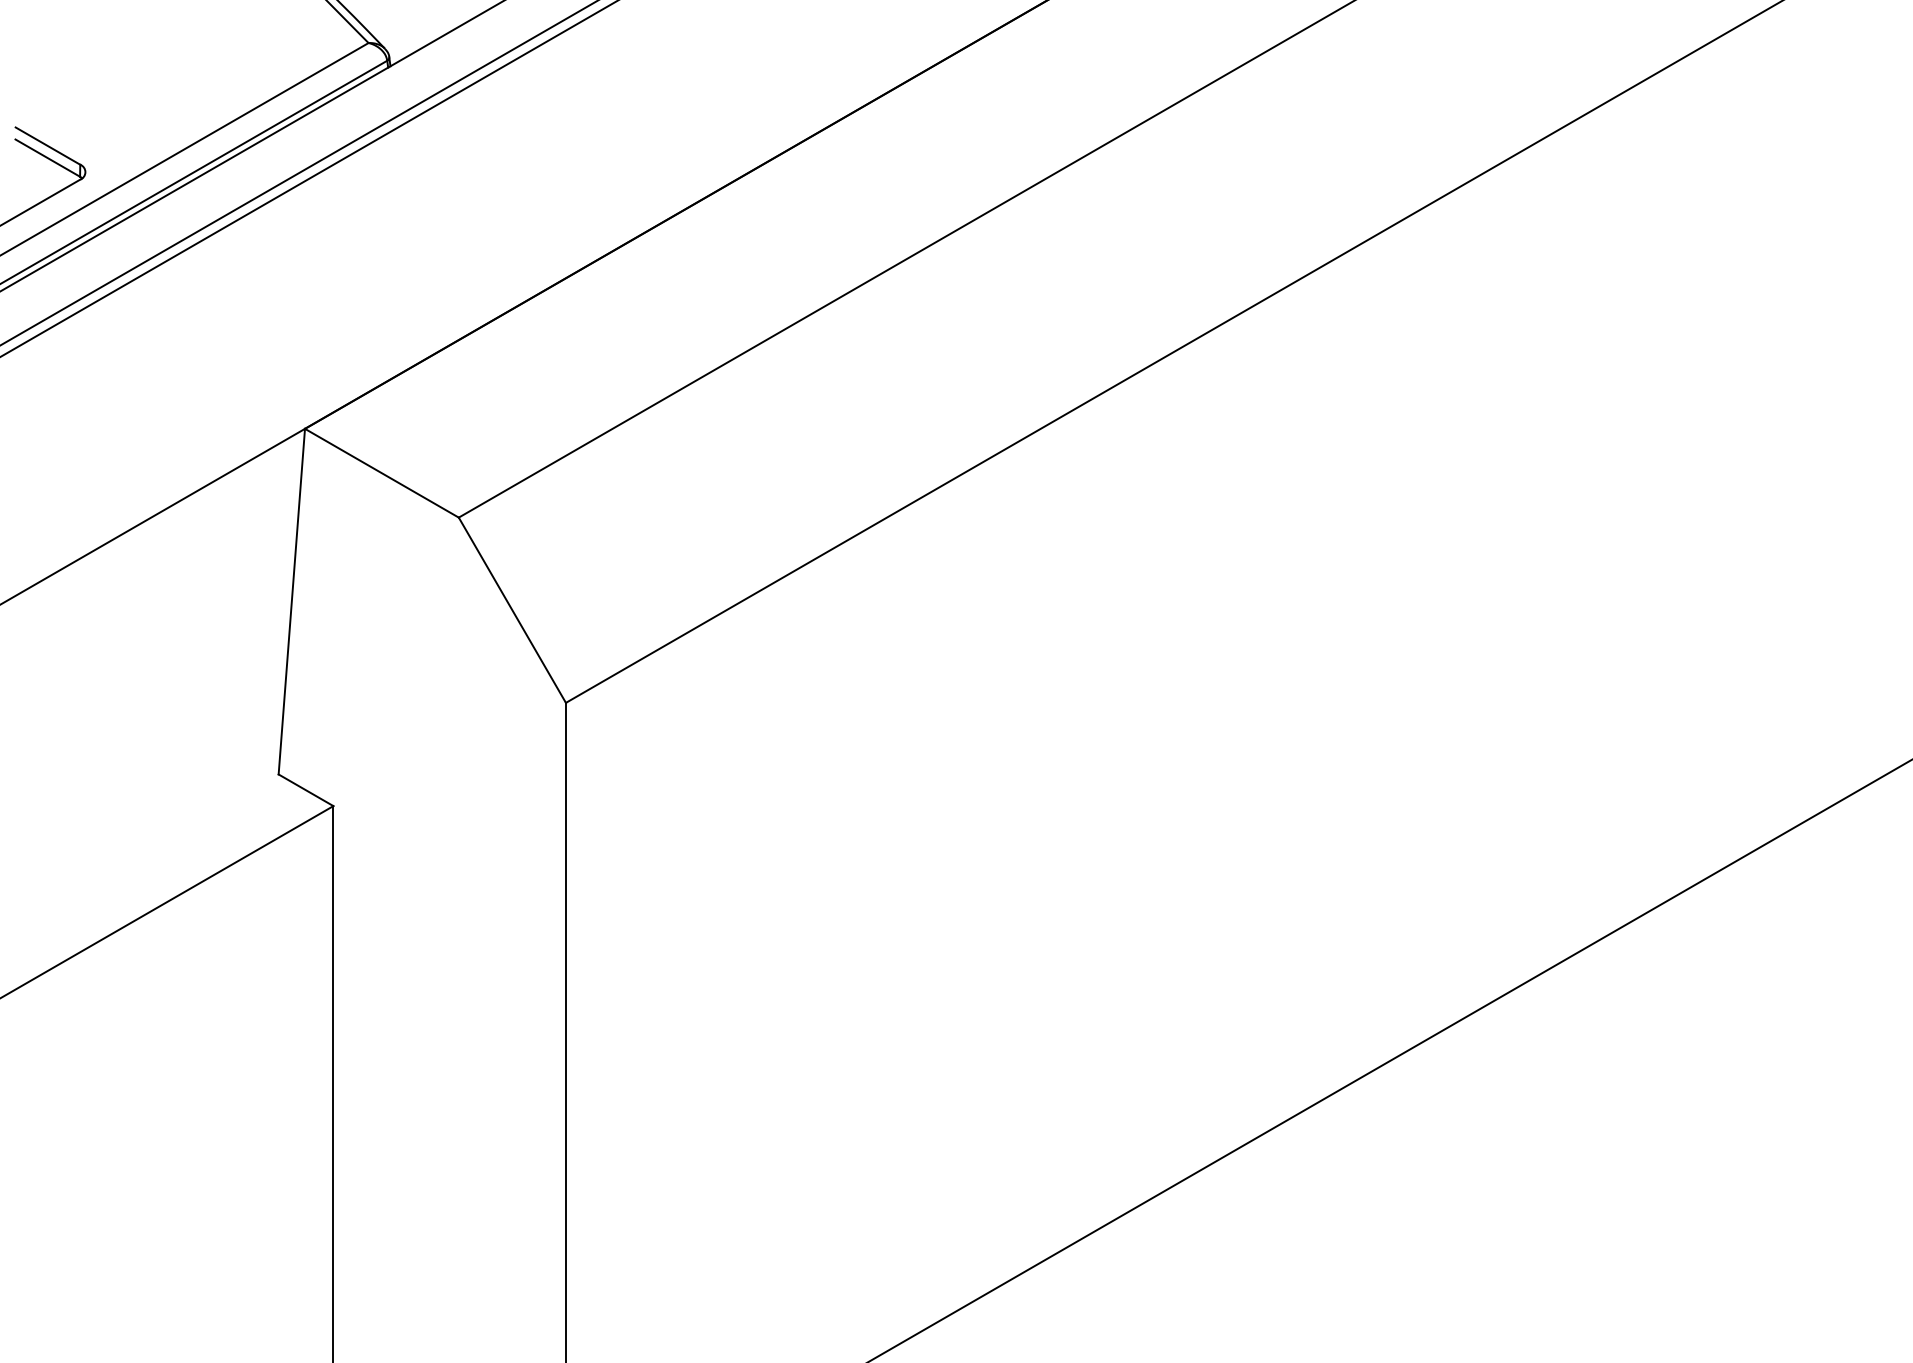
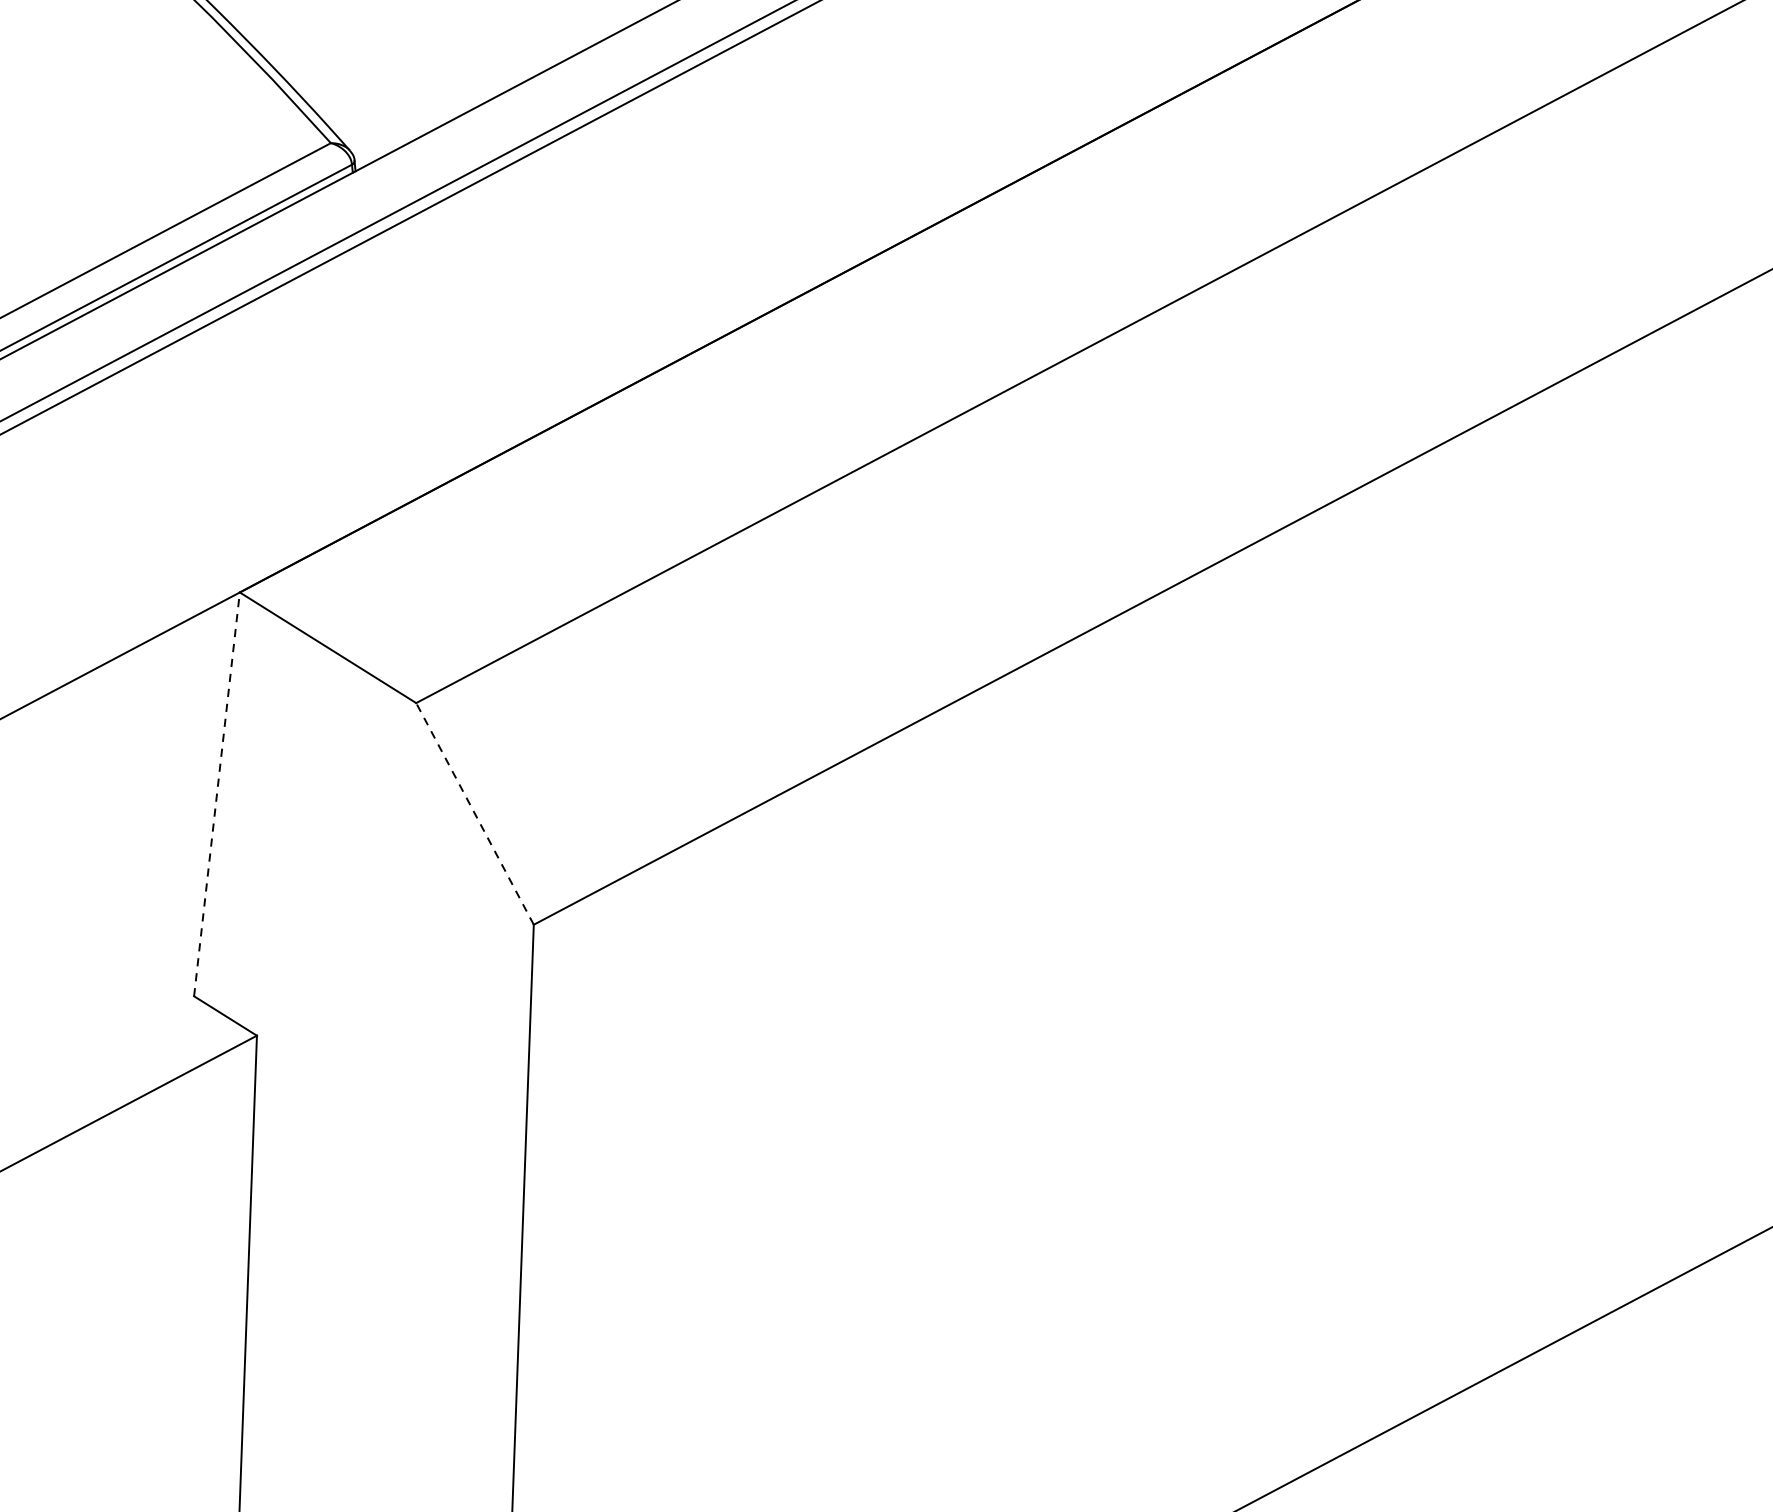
line: (291, 601) -> (216, 794), solid -> dashed
line: (512, 609) -> (475, 813), solid -> dashed

